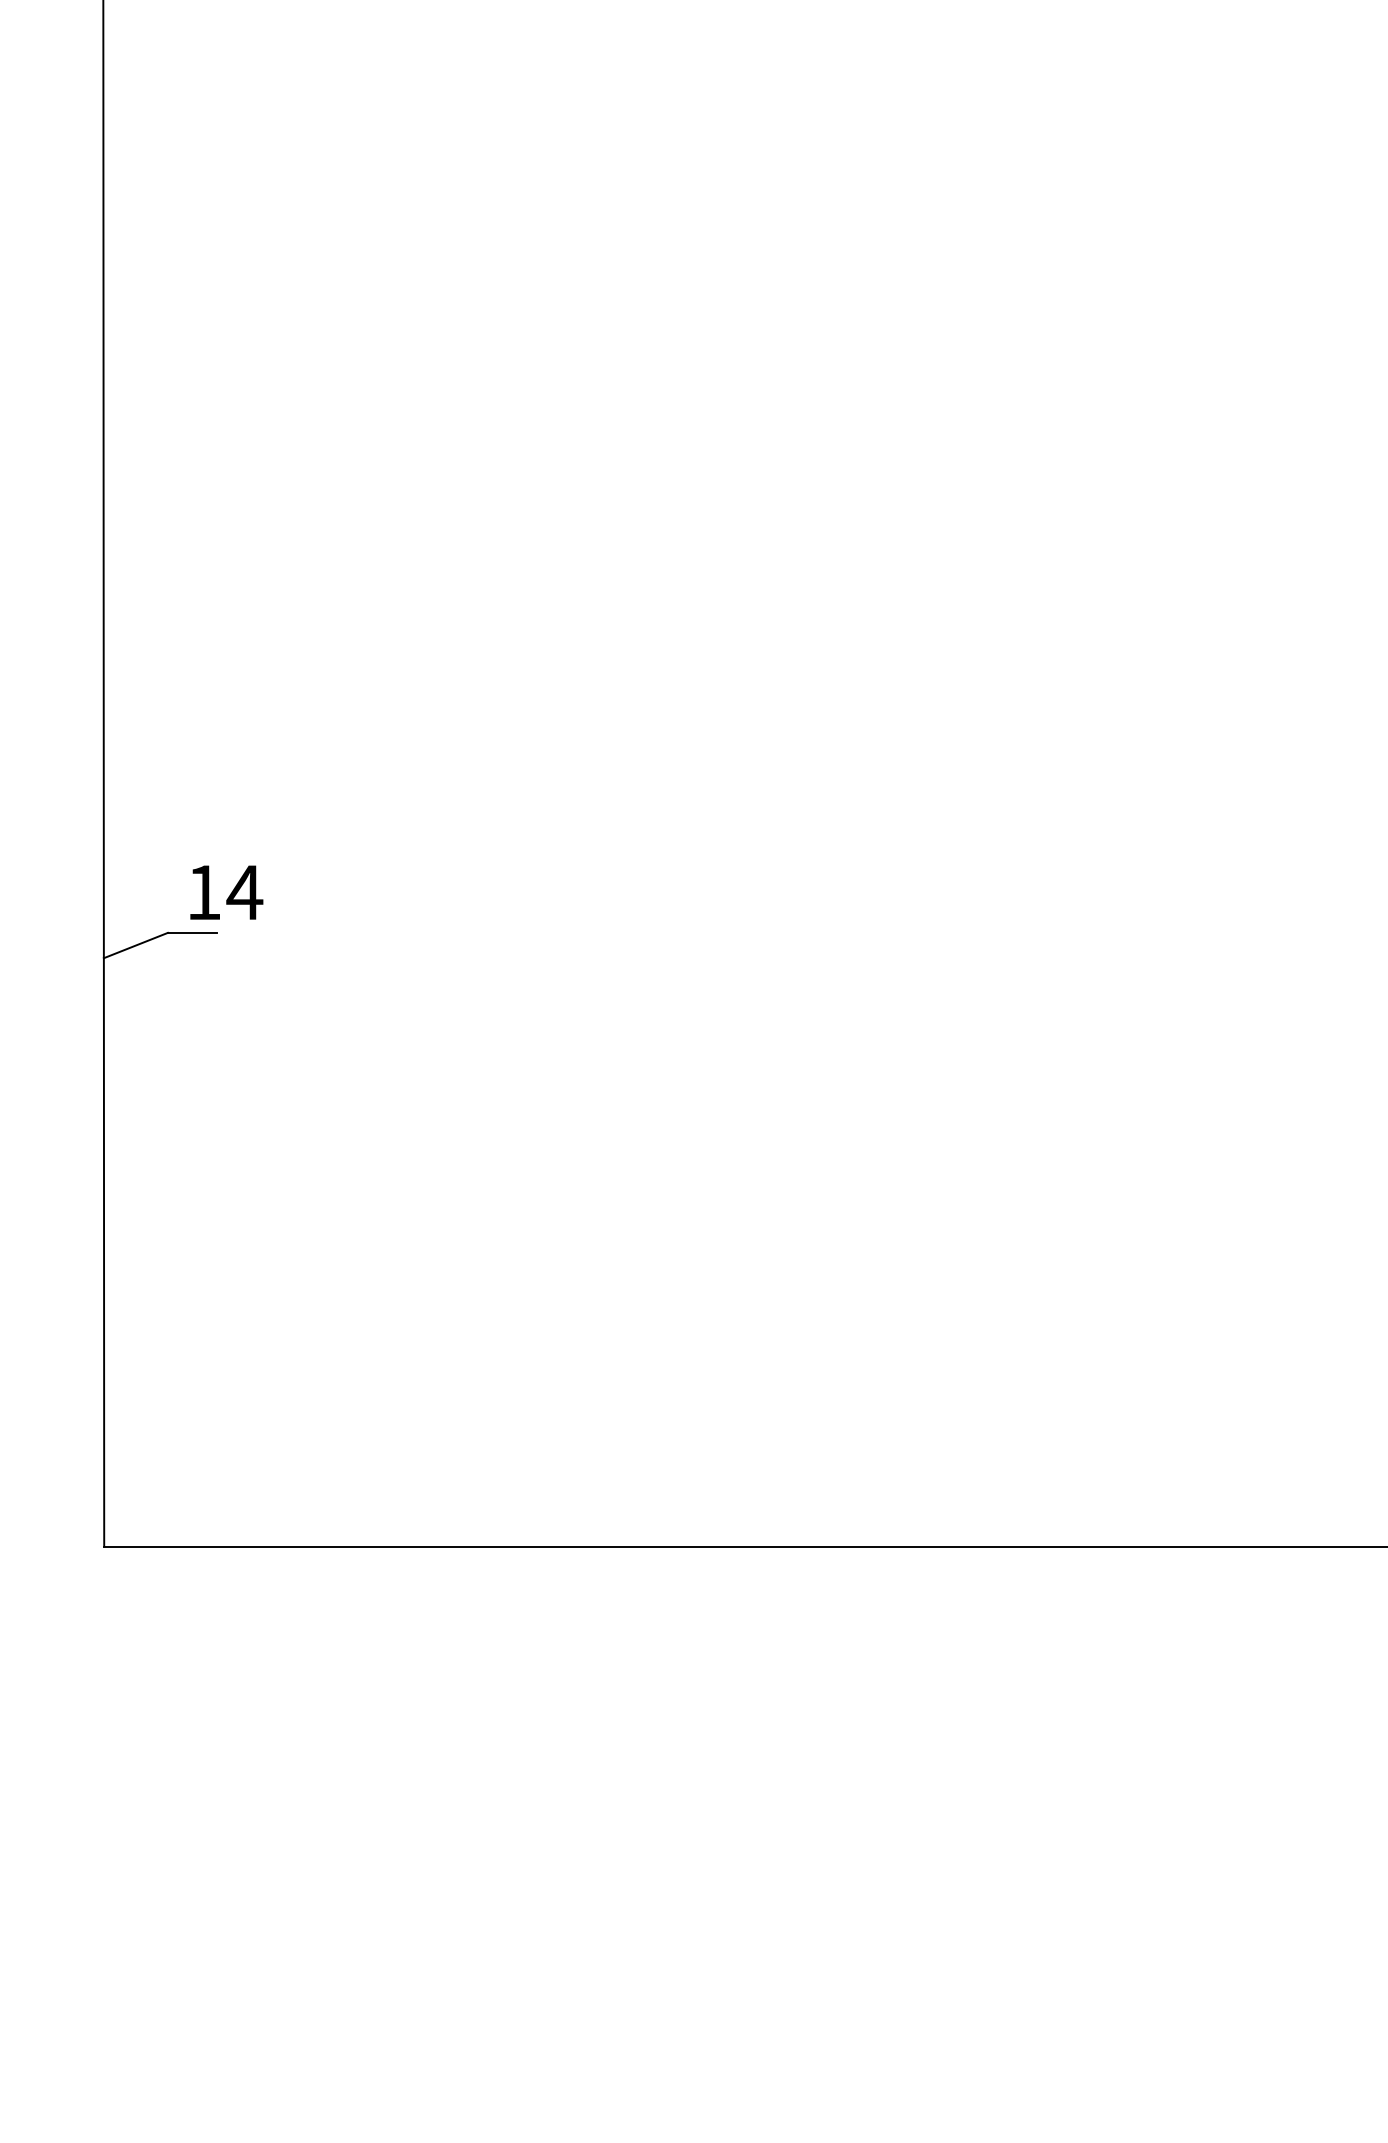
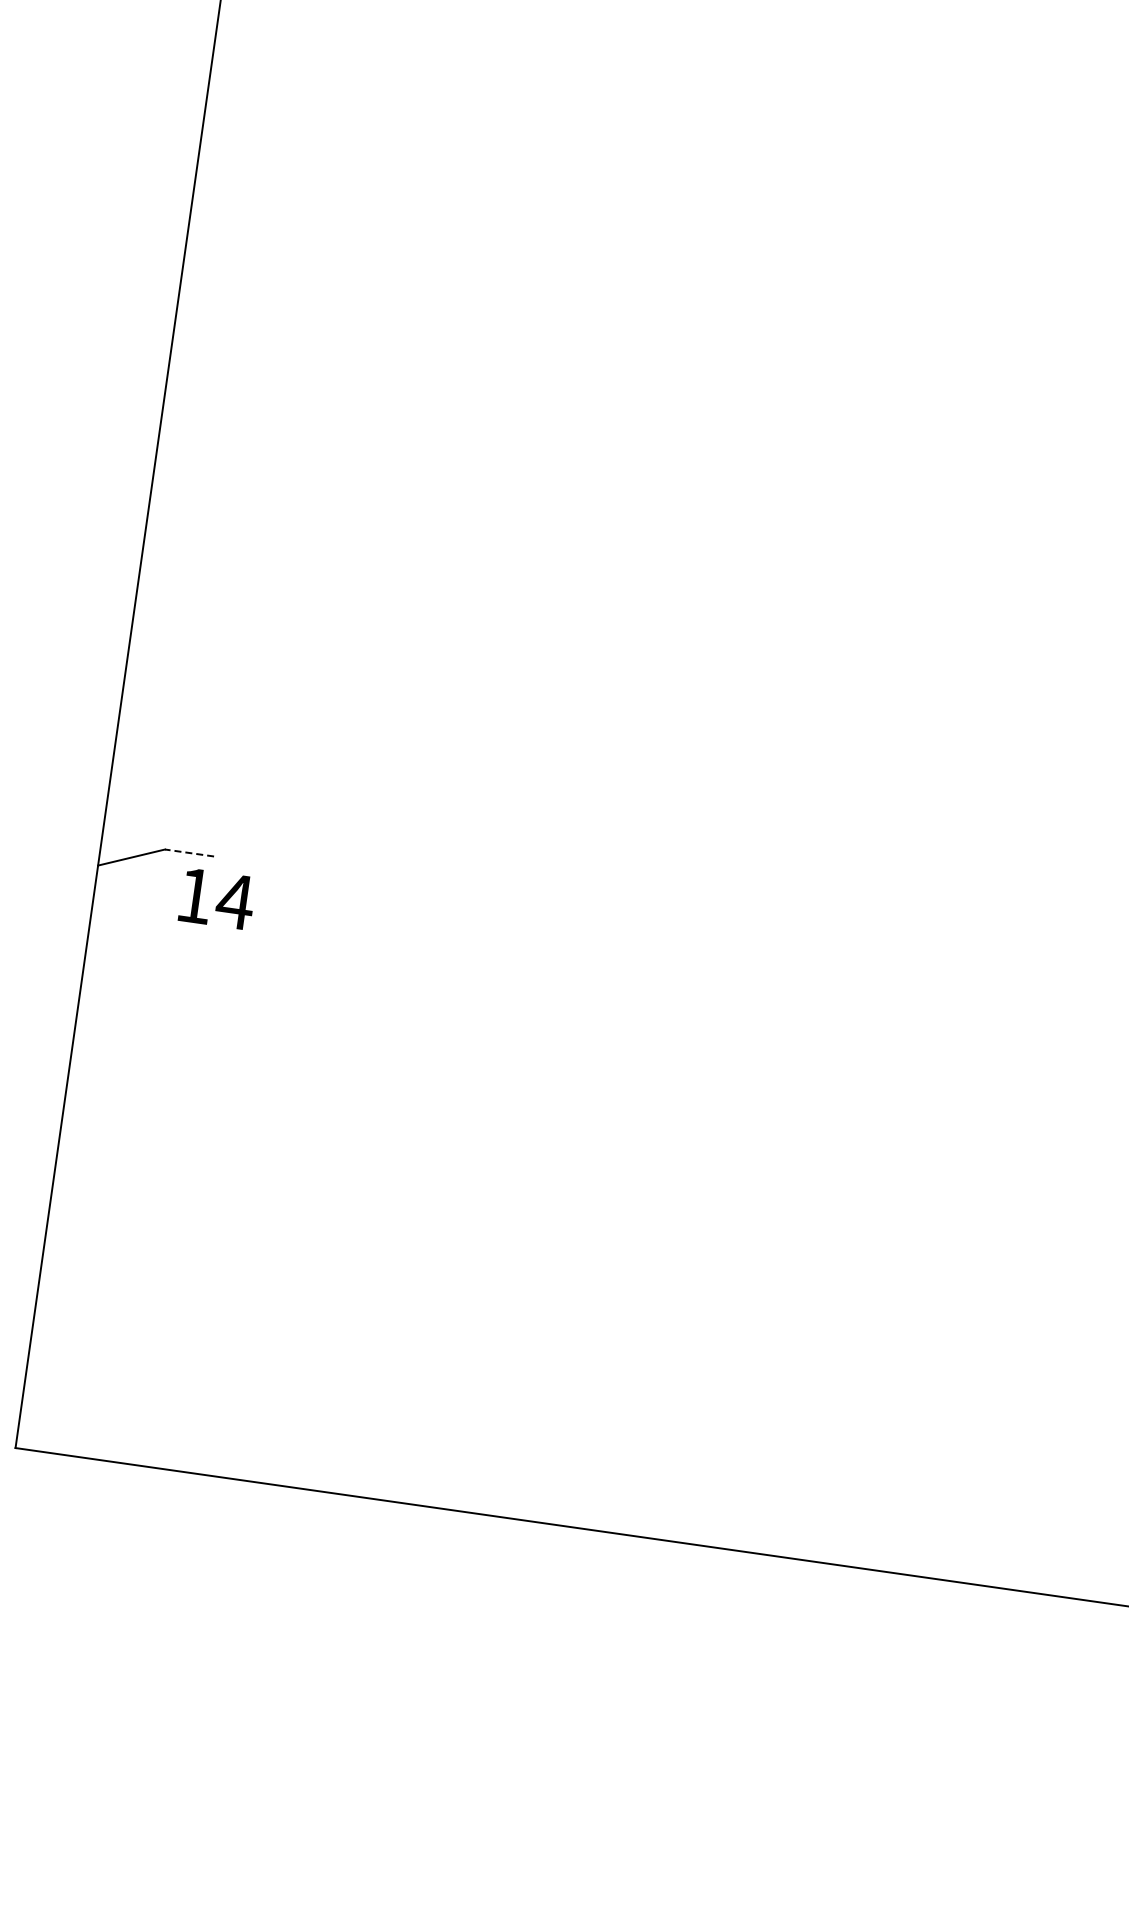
text: (226, 892) -> (217, 898), moved
line: (192, 932) -> (189, 852), solid -> dashed

